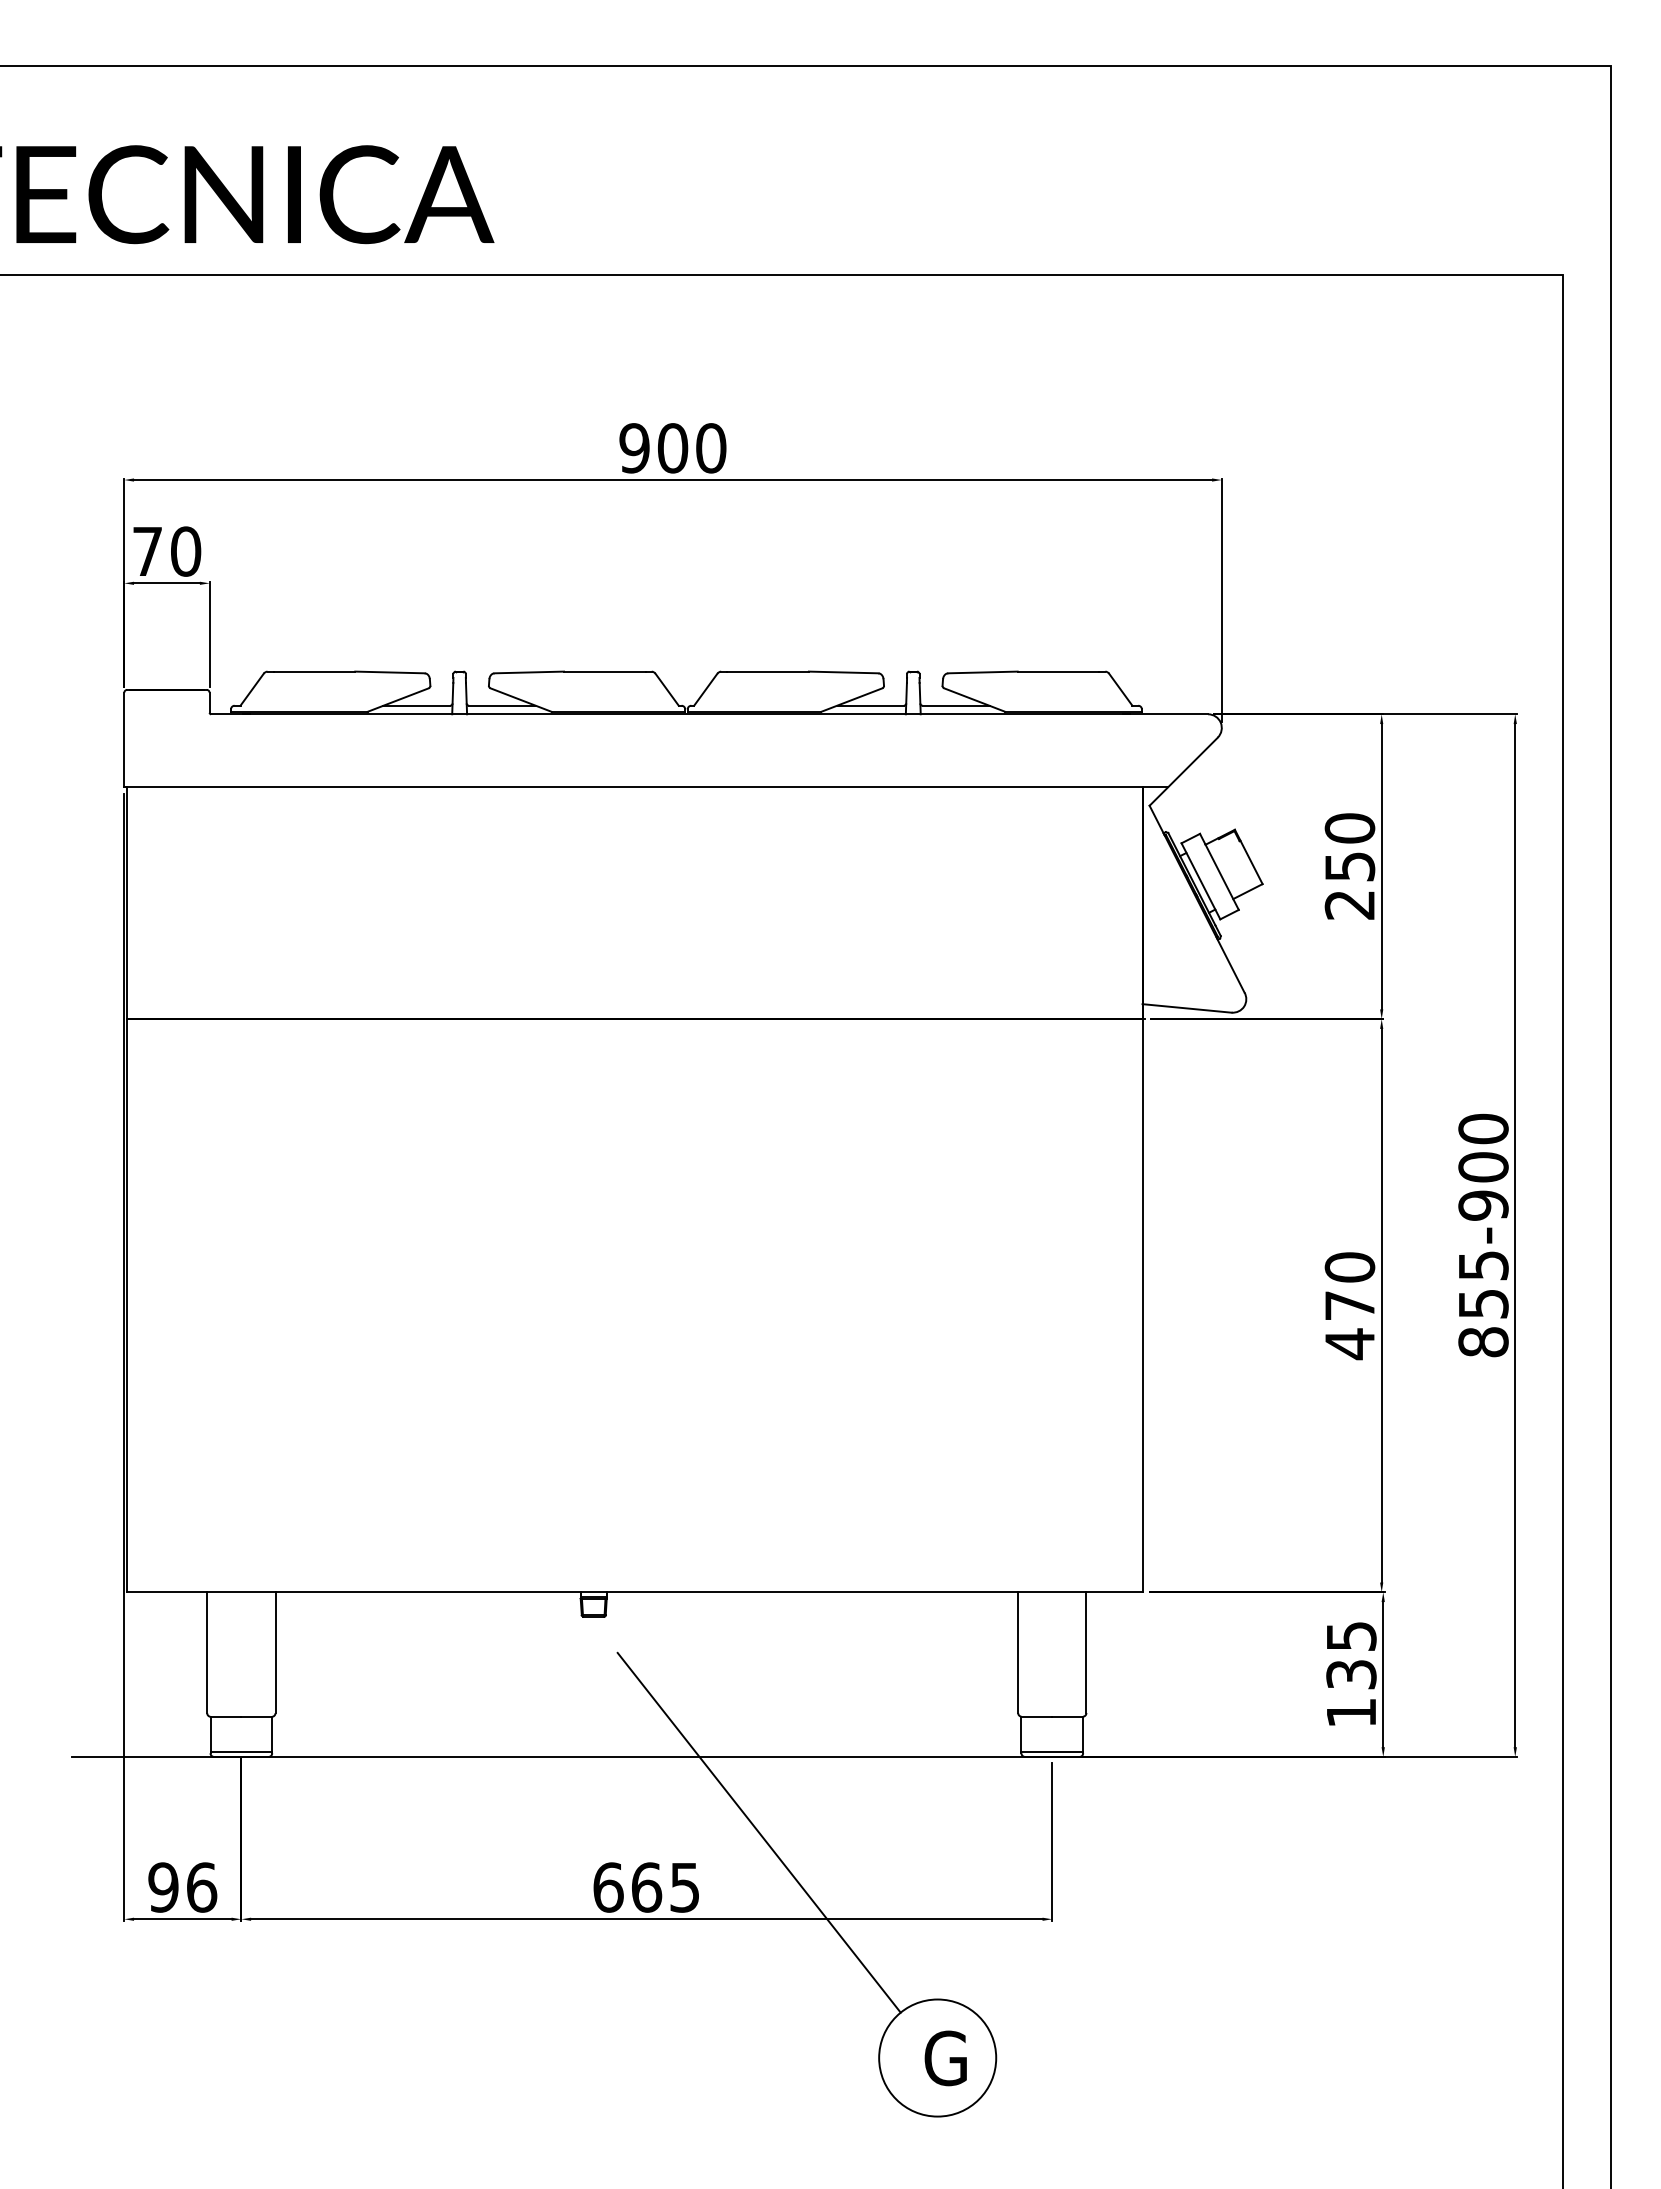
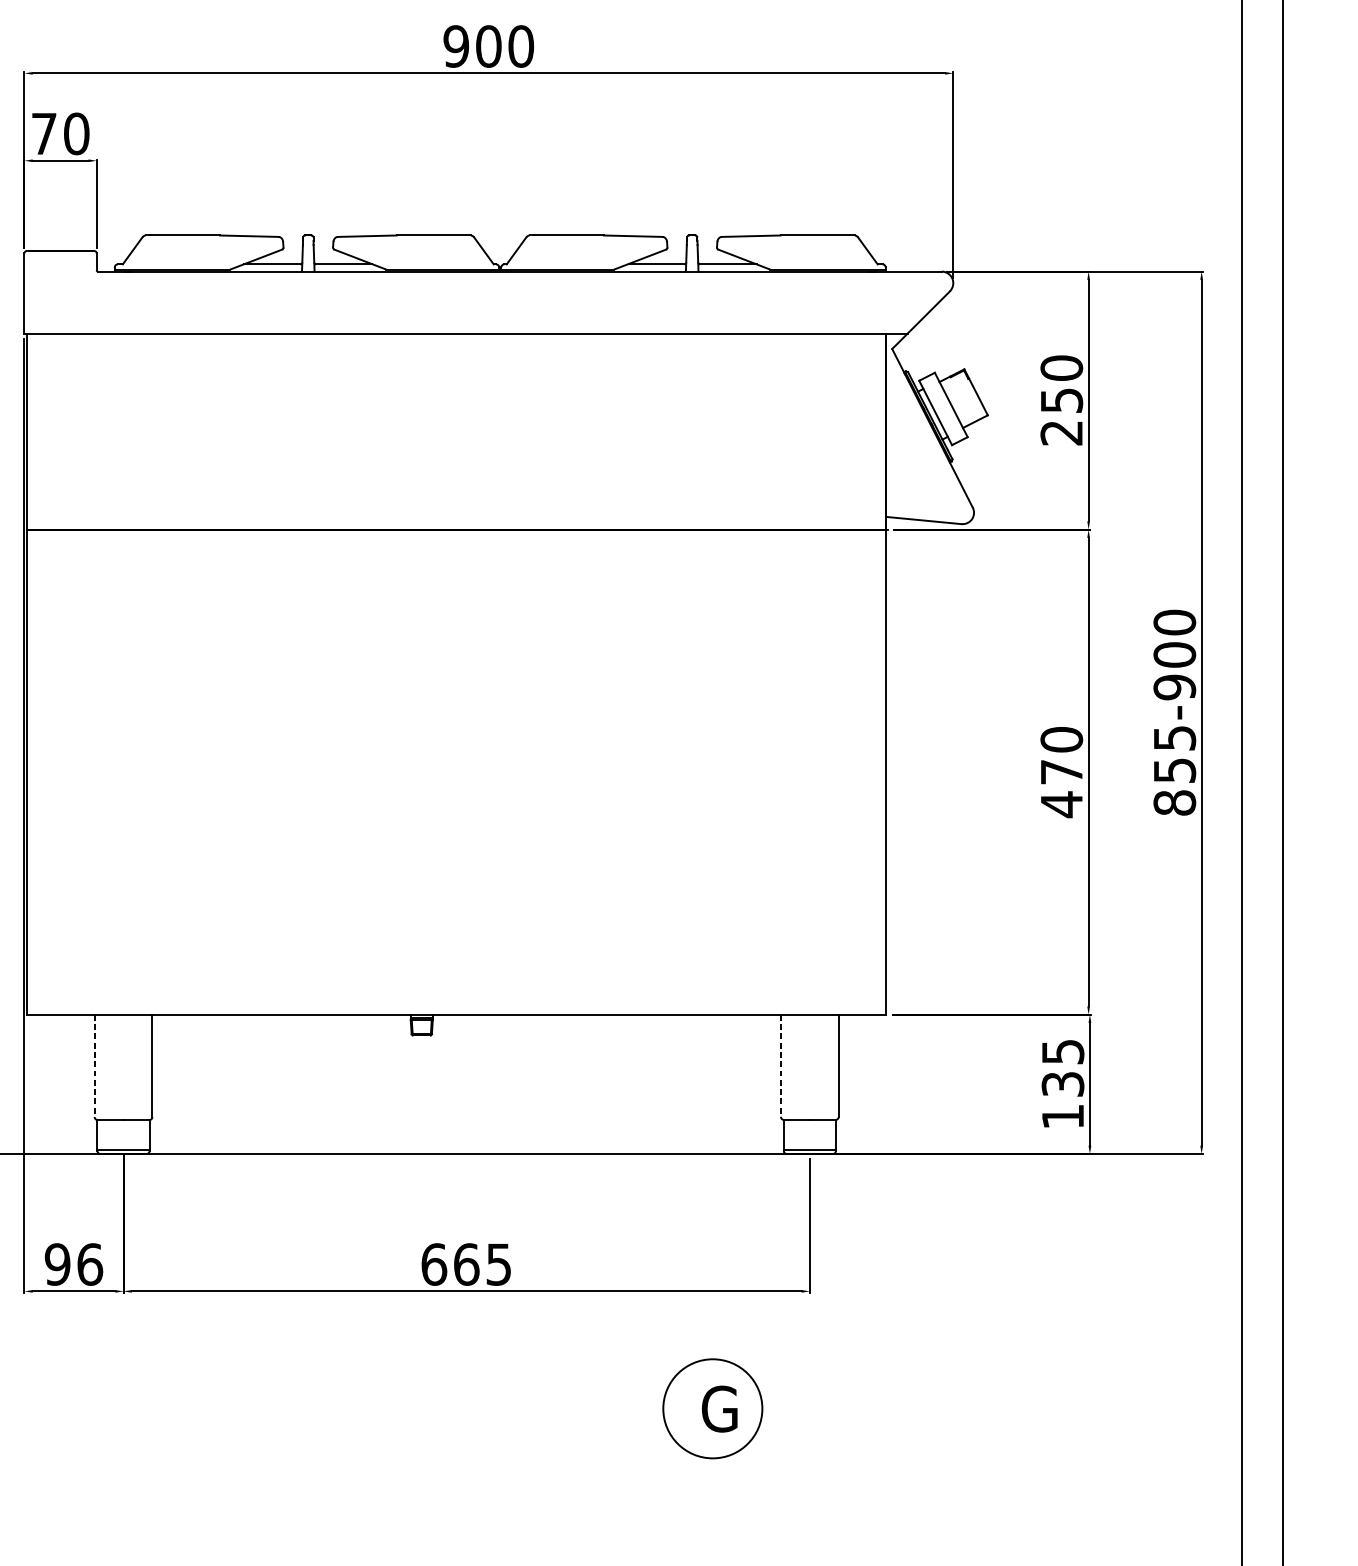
line: (207, 1653) -> (94, 1066), solid -> dashed
line: (1018, 1653) -> (781, 1066), solid -> dashed
line: (758, 1832) -> (561, 1217), removed

